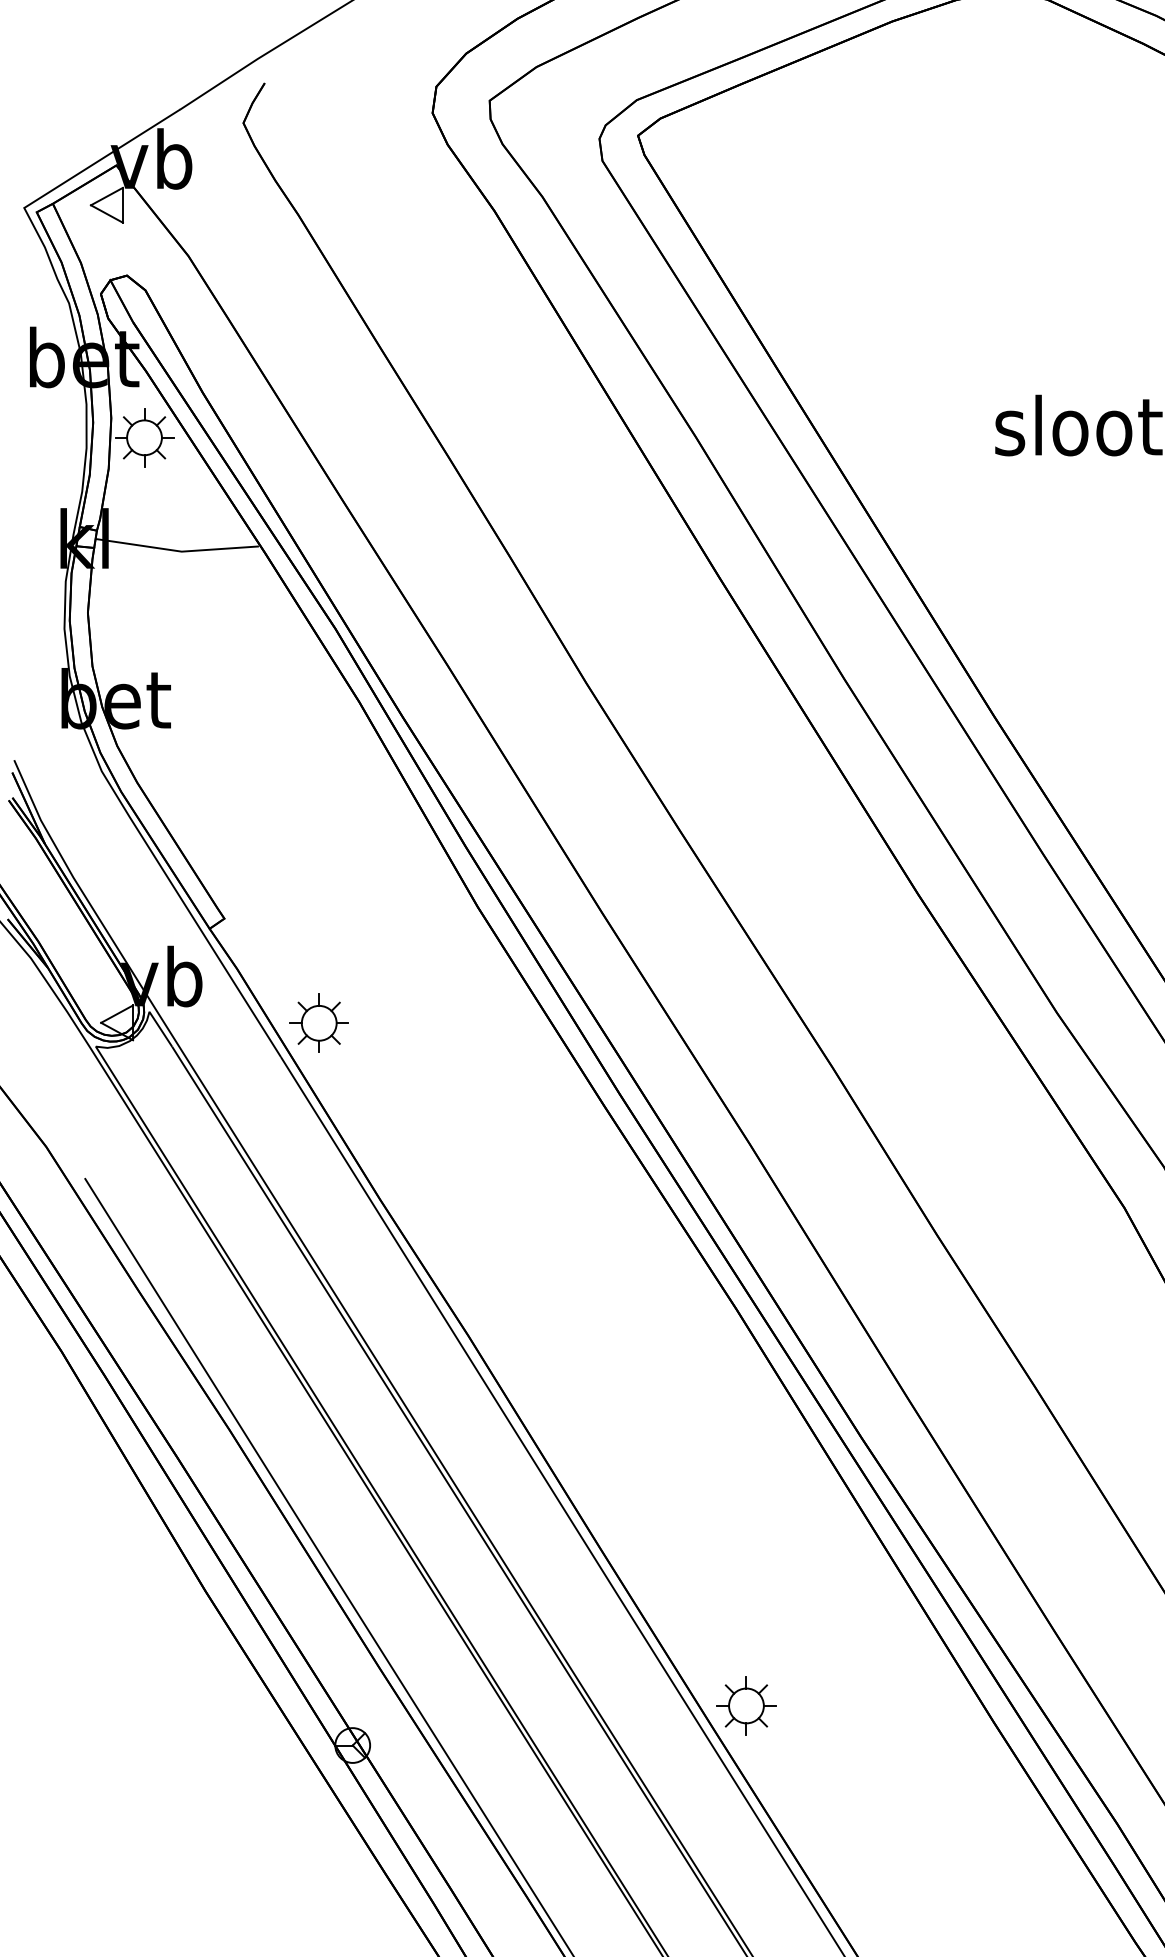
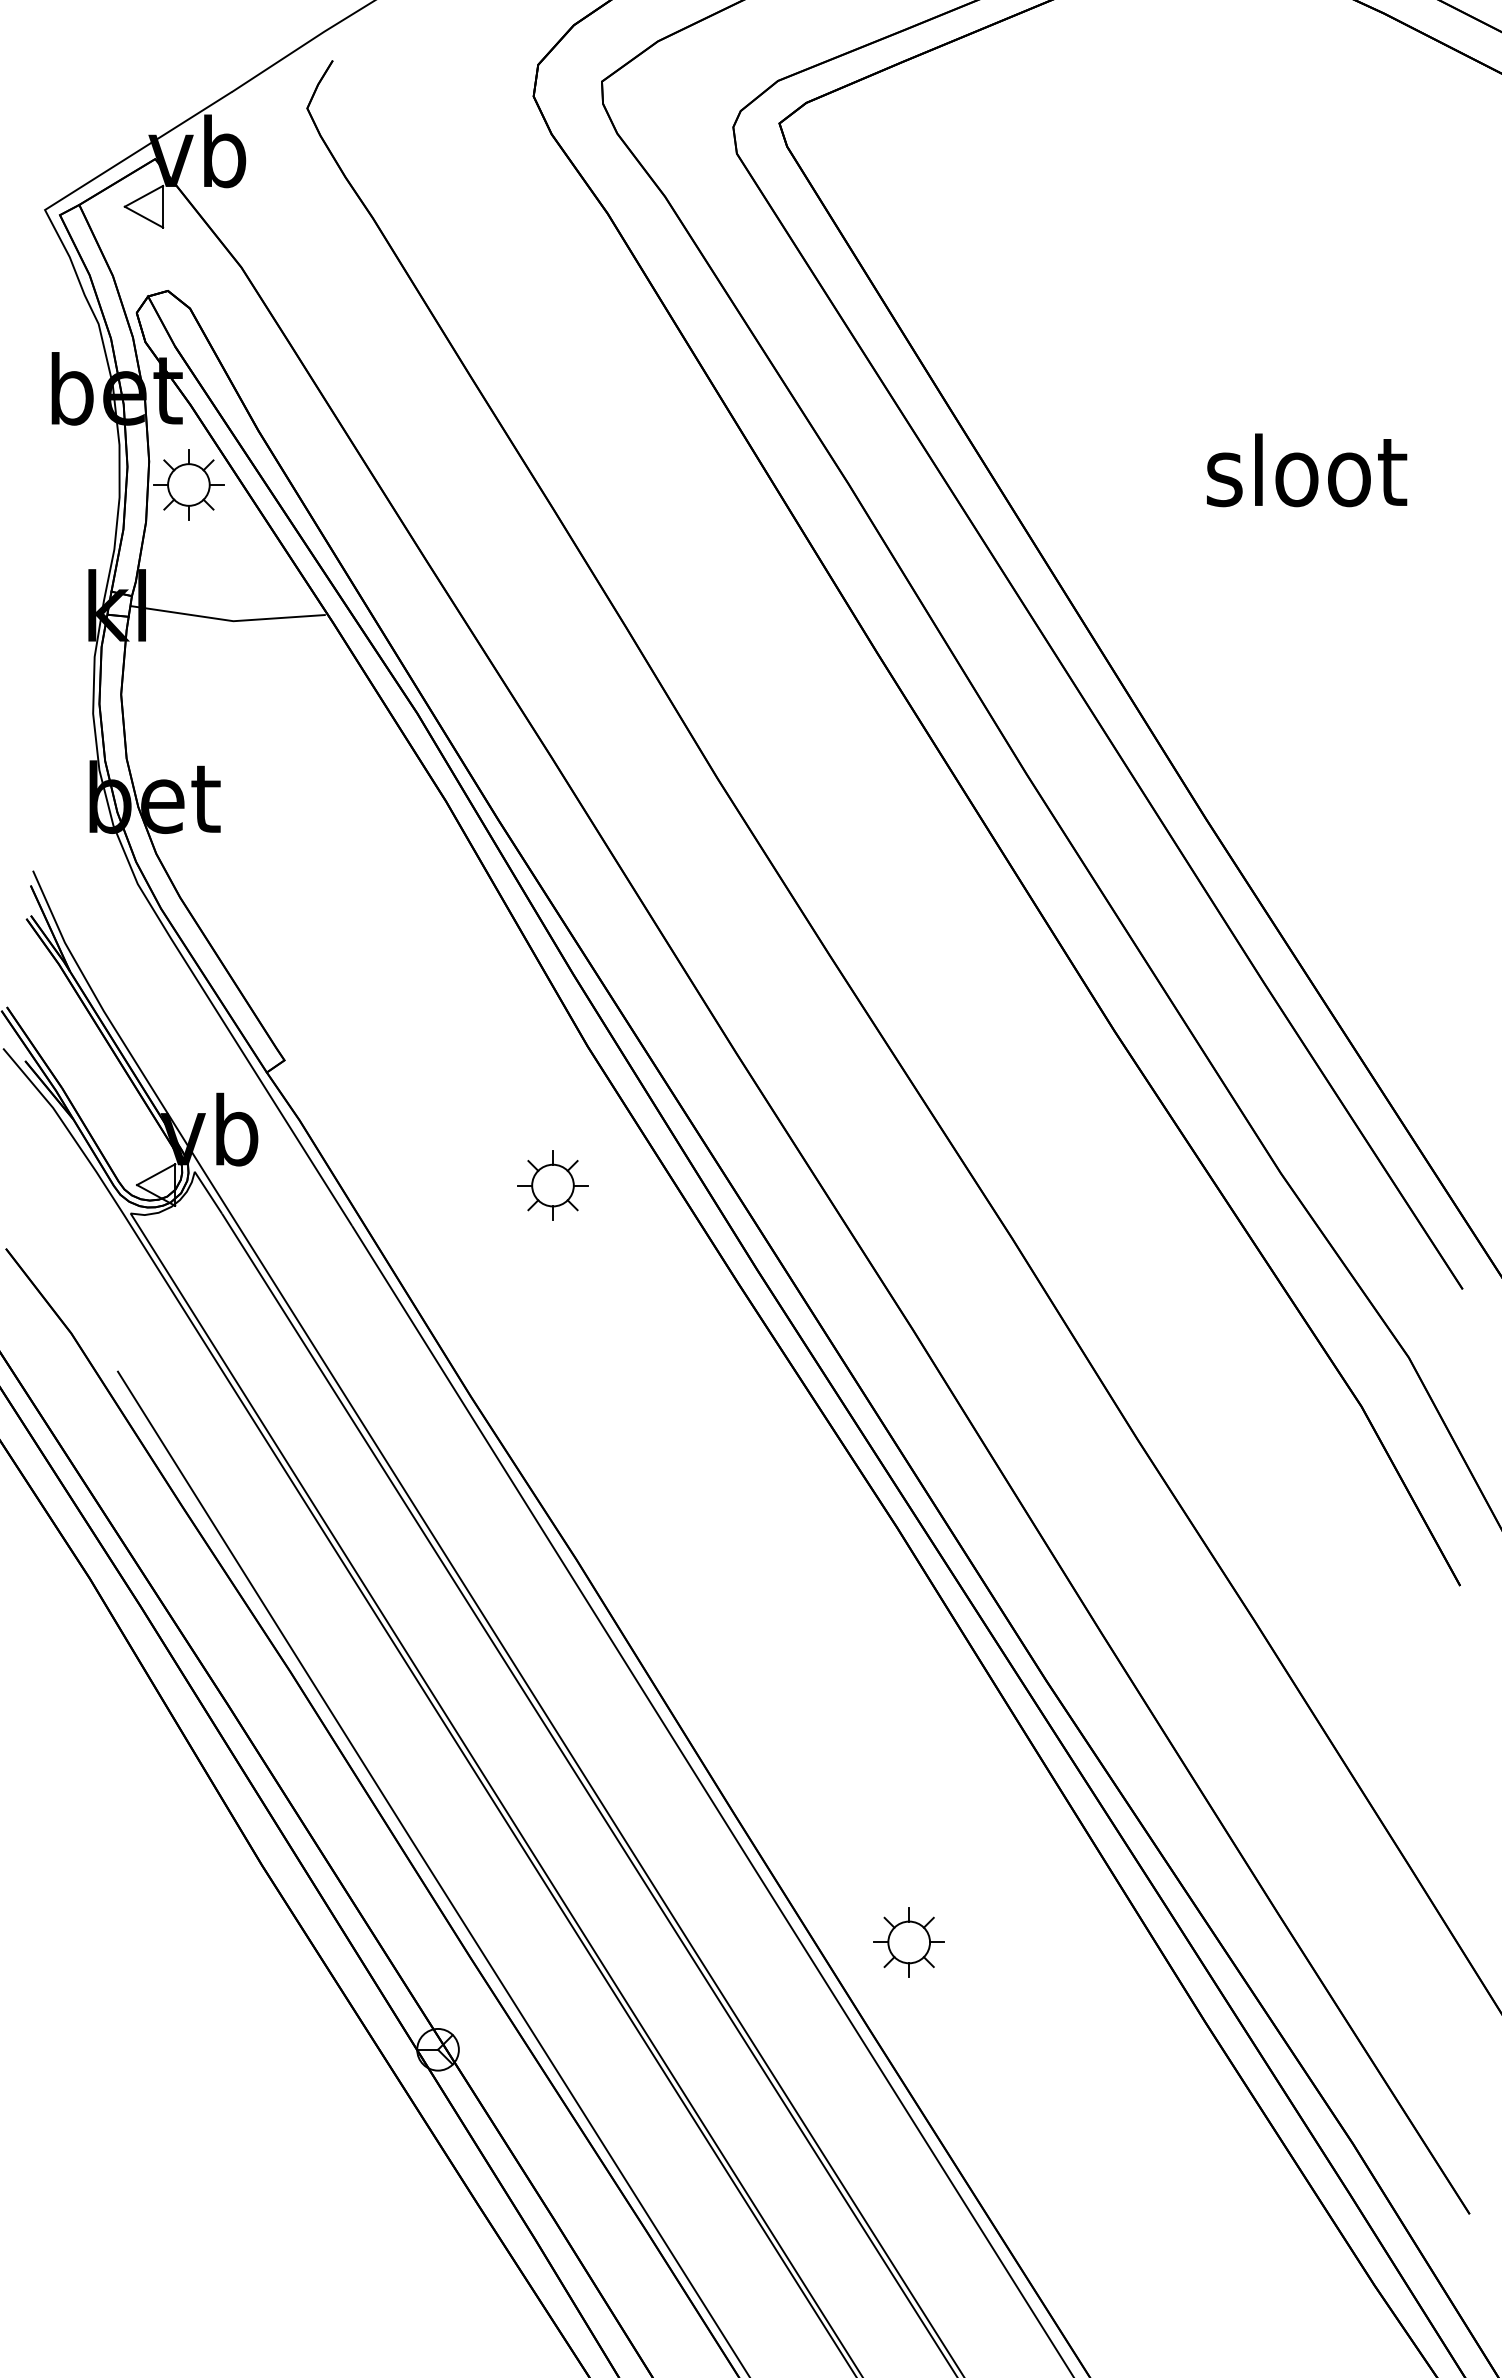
part: (318, 1023) -> (552, 1185), moved
part: (745, 1706) -> (908, 1942), moved

